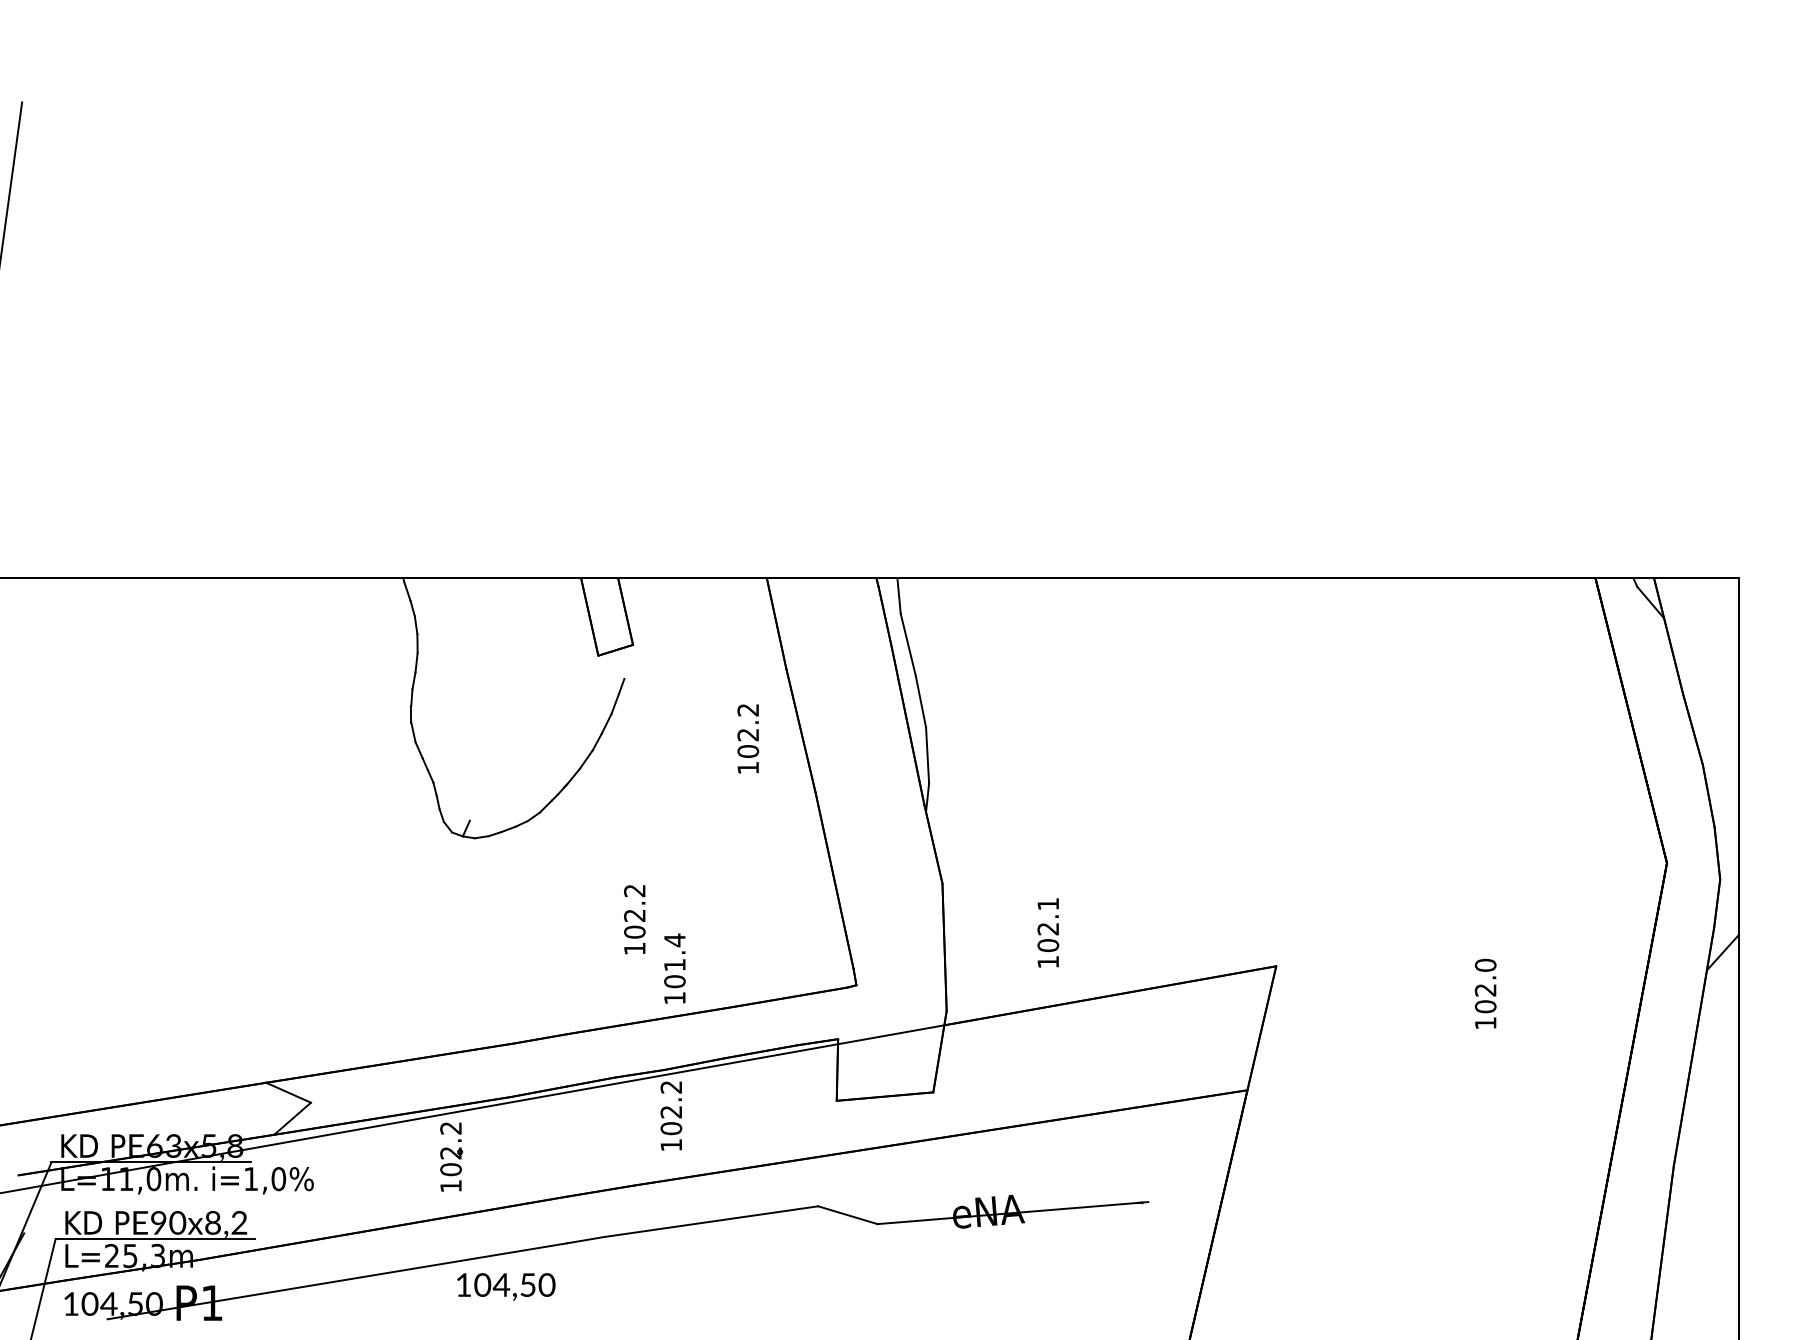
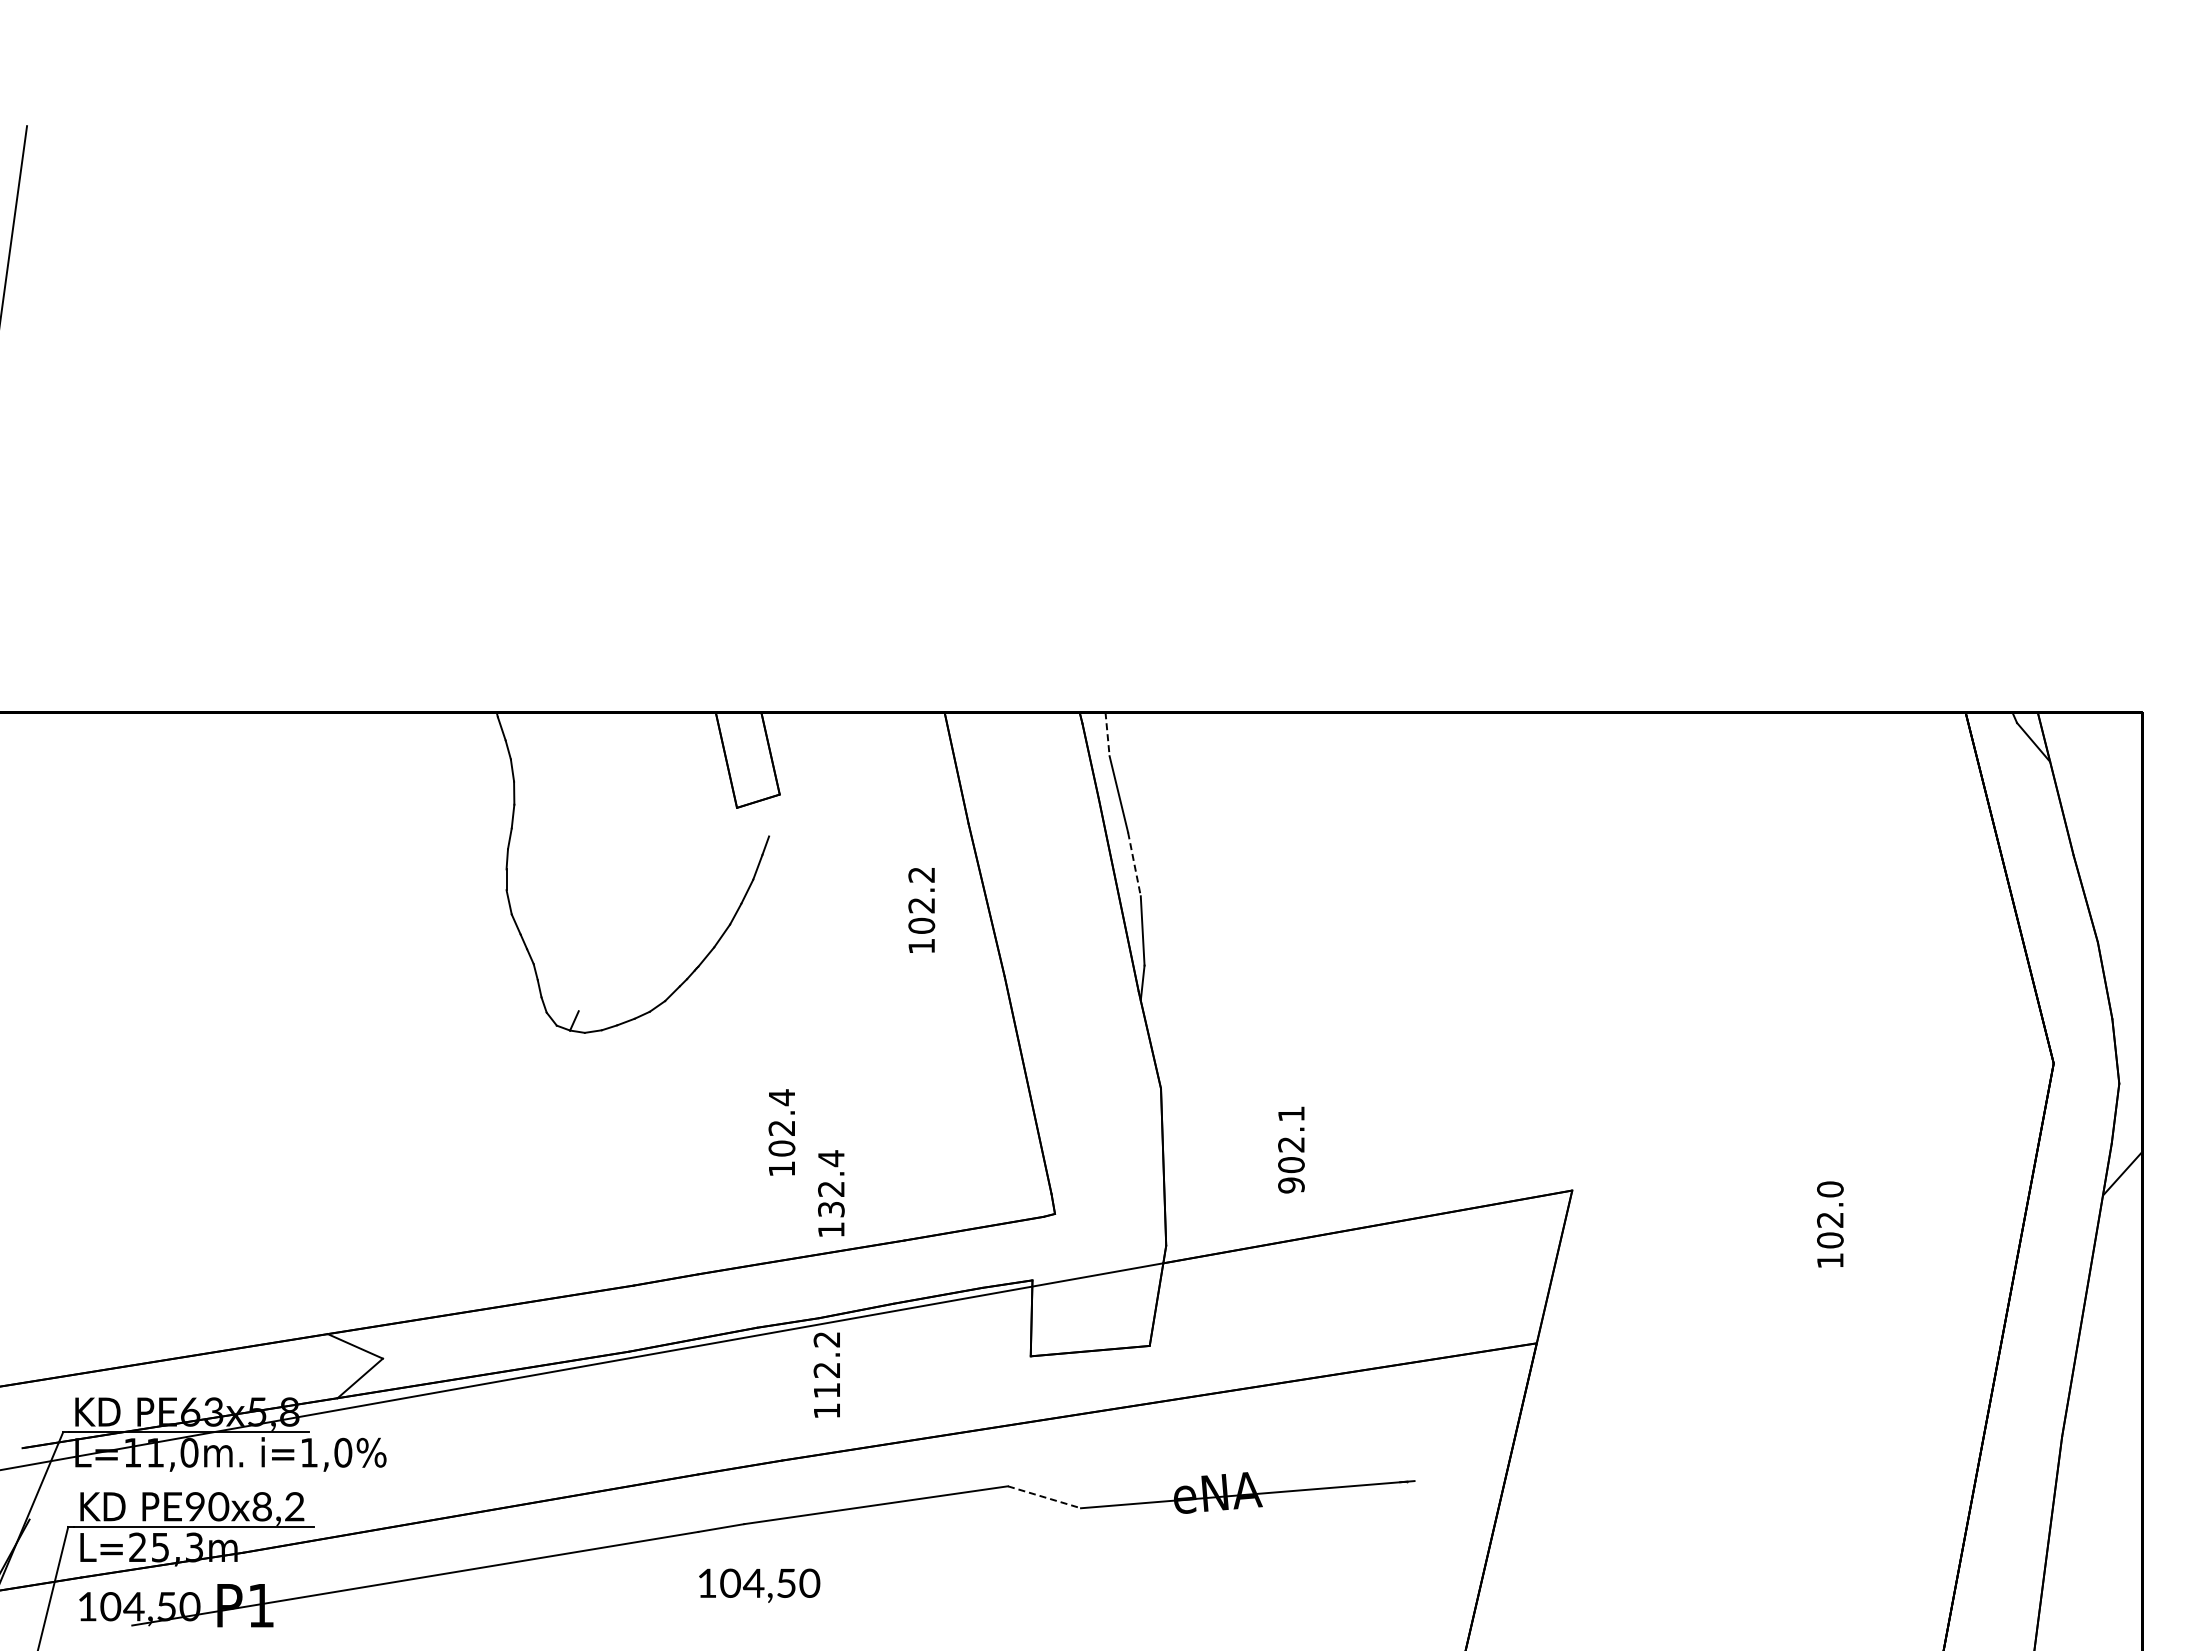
line: (899, 596) -> (1107, 734), solid -> dashed
line: (920, 701) -> (1134, 864), solid -> dashed
text: (634, 890) -> (781, 1097), 102.2 -> 102.4
text: (1048, 962) -> (1291, 1185), 102.1 -> 902.1
text: (675, 973) -> (831, 1199), 101.4 -> 132.4
text: (670, 1128) -> (826, 1390), 102.2 -> 112.2
part: (451, 1156) -> (556, 1425), removed
line: (847, 1215) -> (1044, 1497), solid -> dashed
text: (506, 1286) -> (759, 1585), moved

